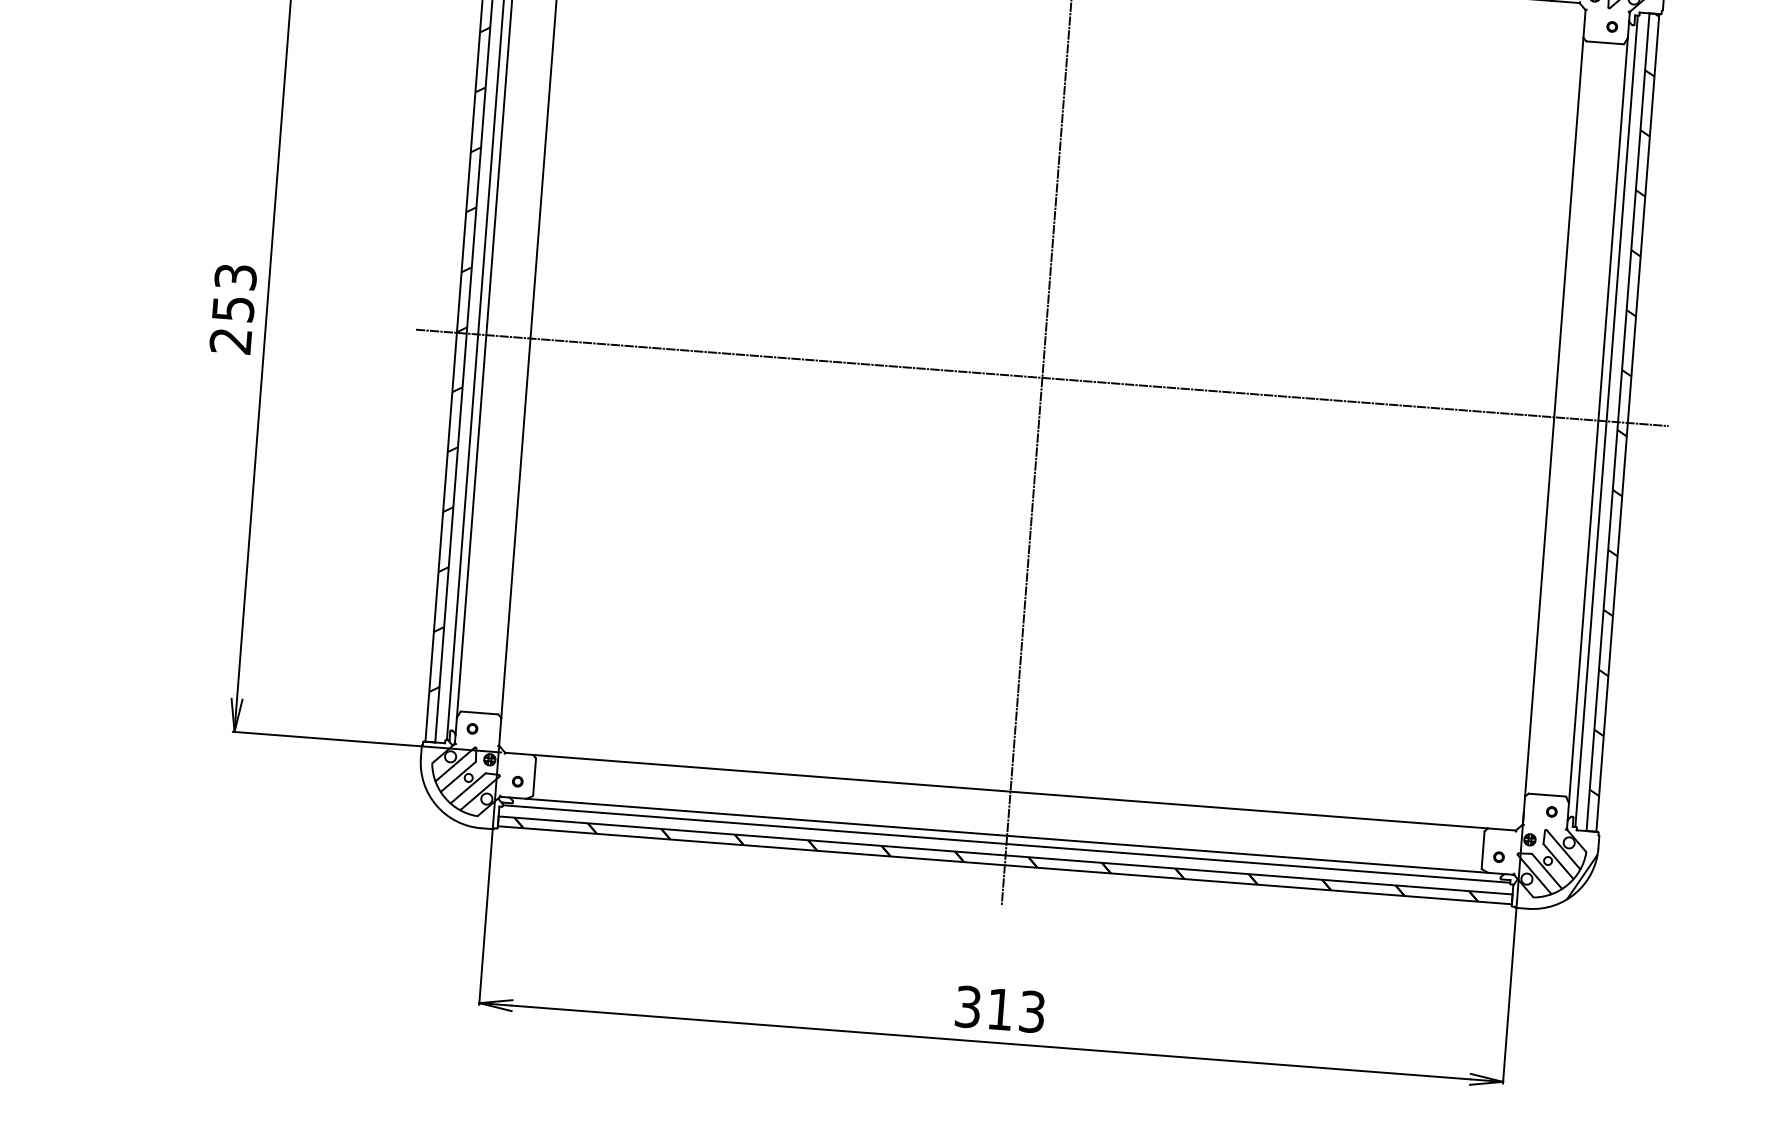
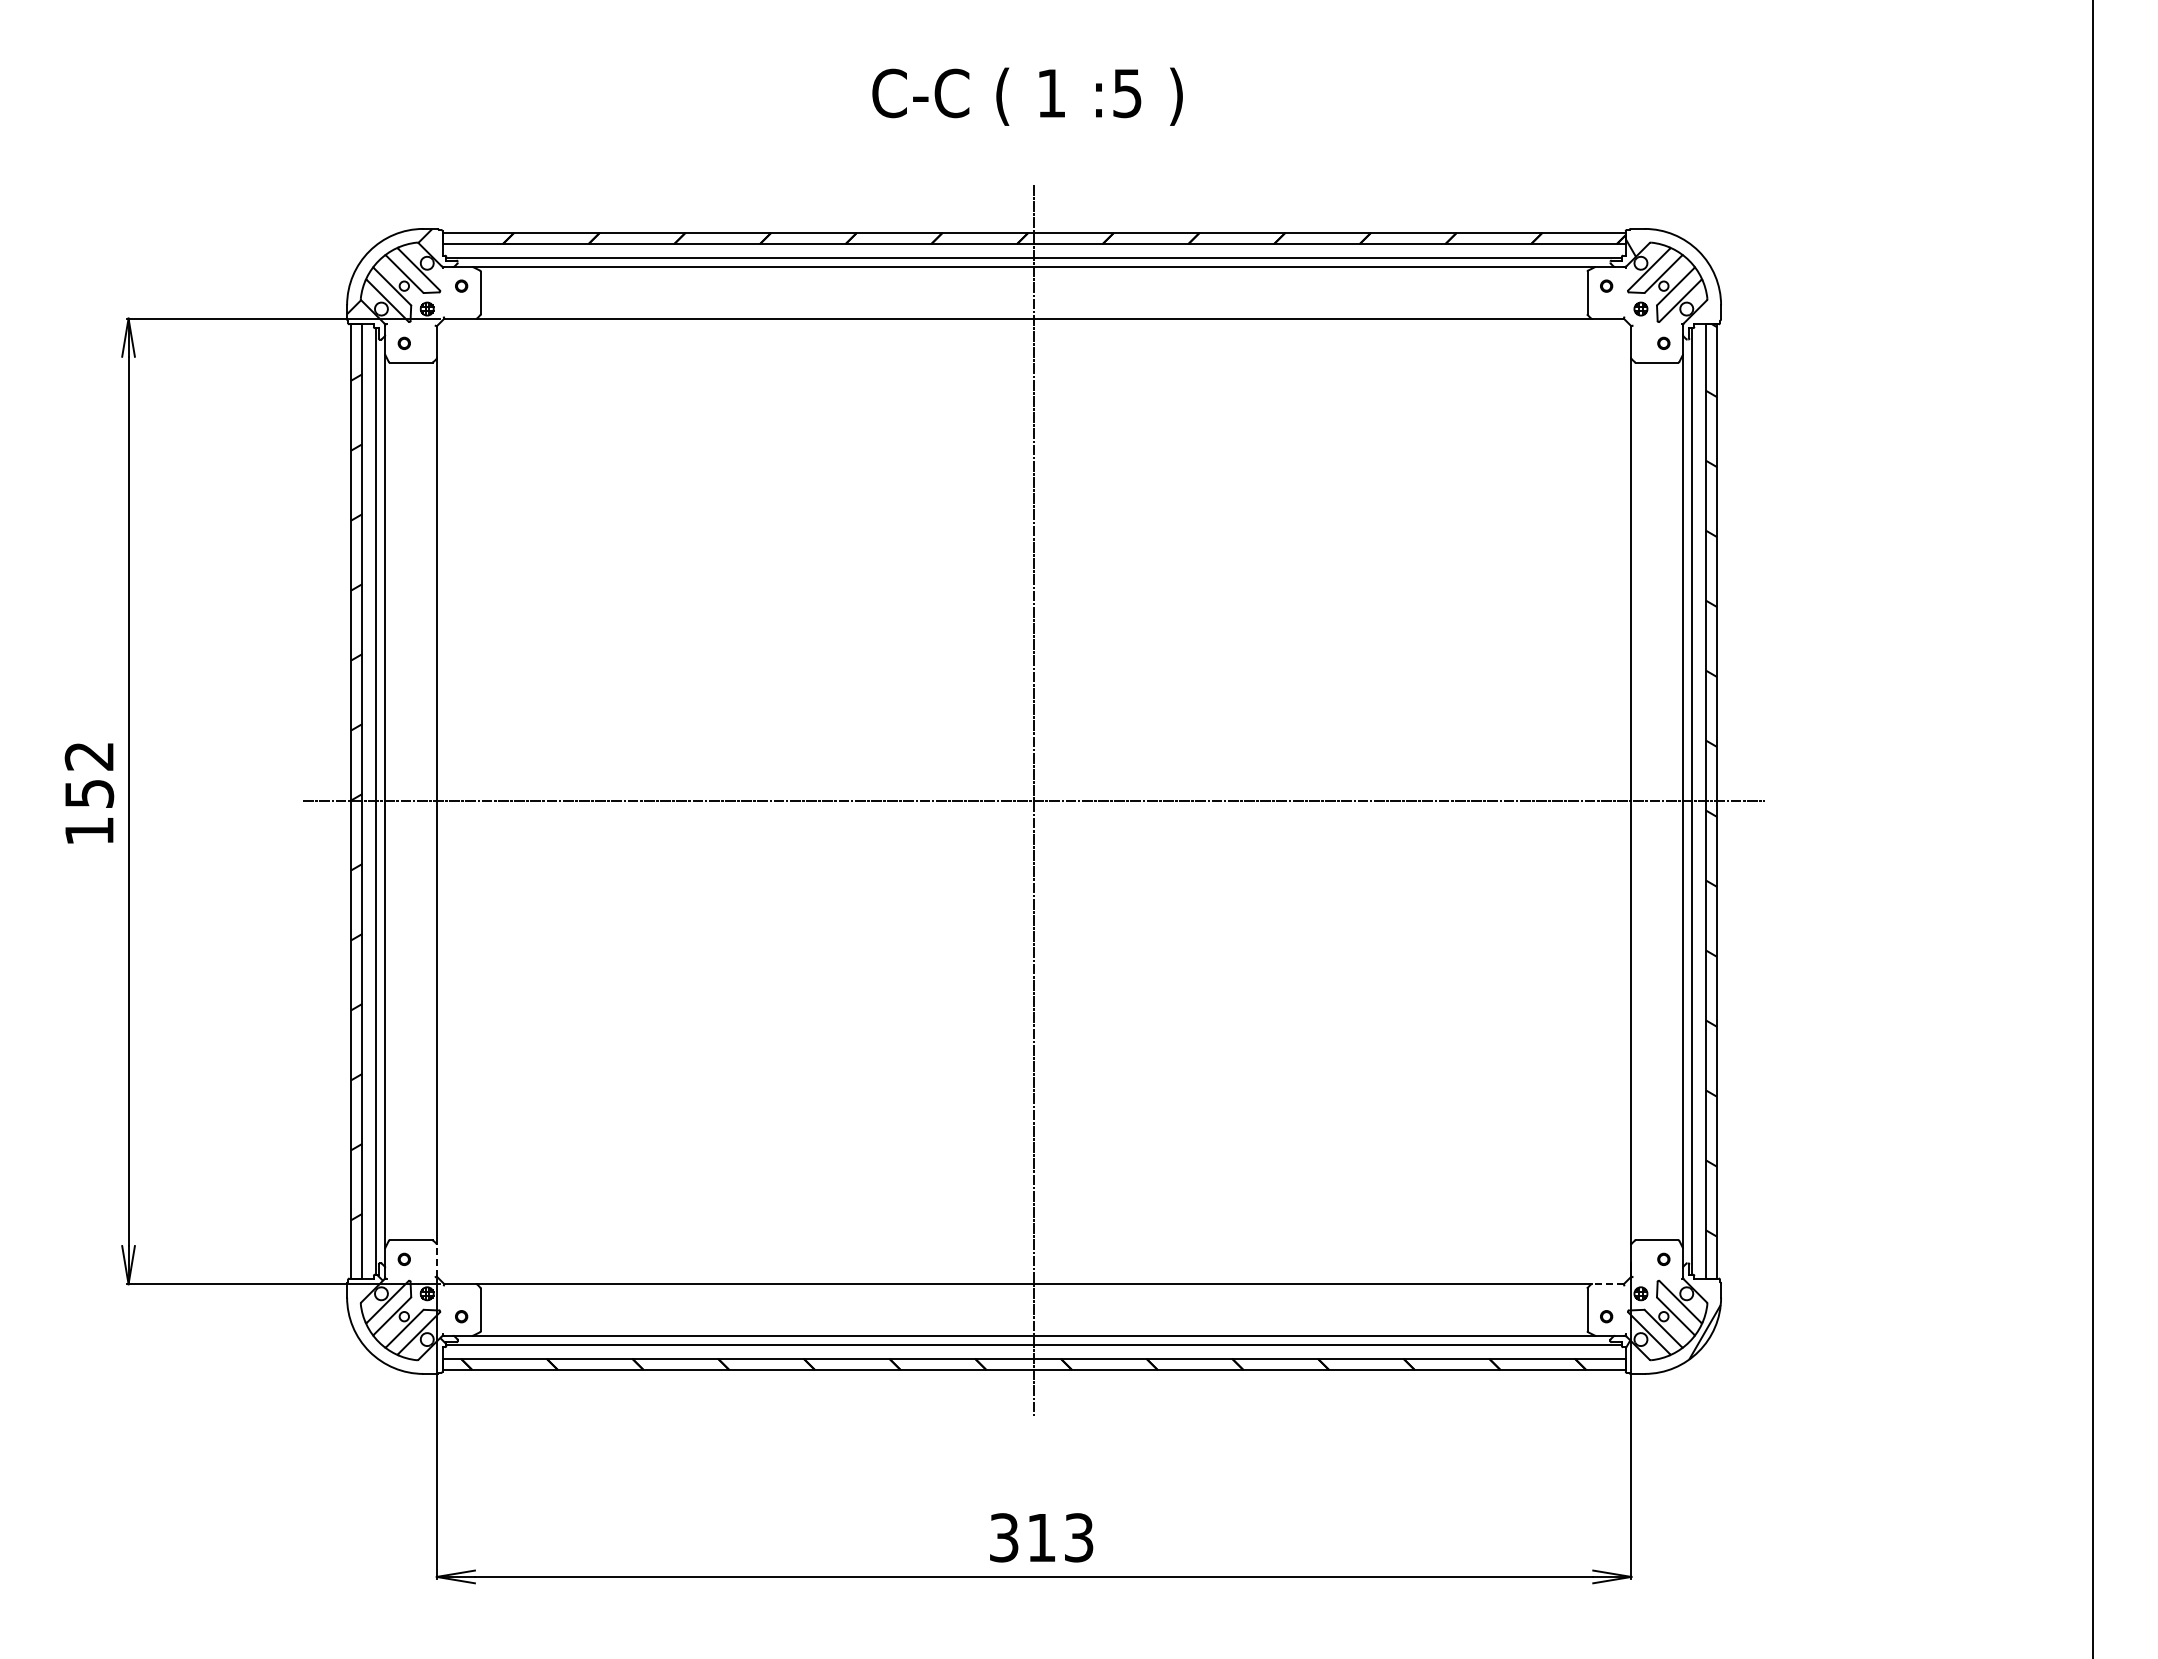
text: (233, 308) -> (89, 793), 253 -> 152
line: (499, 731) -> (436, 1260), solid -> dashed
line: (1501, 829) -> (1607, 1284), solid -> dashed

